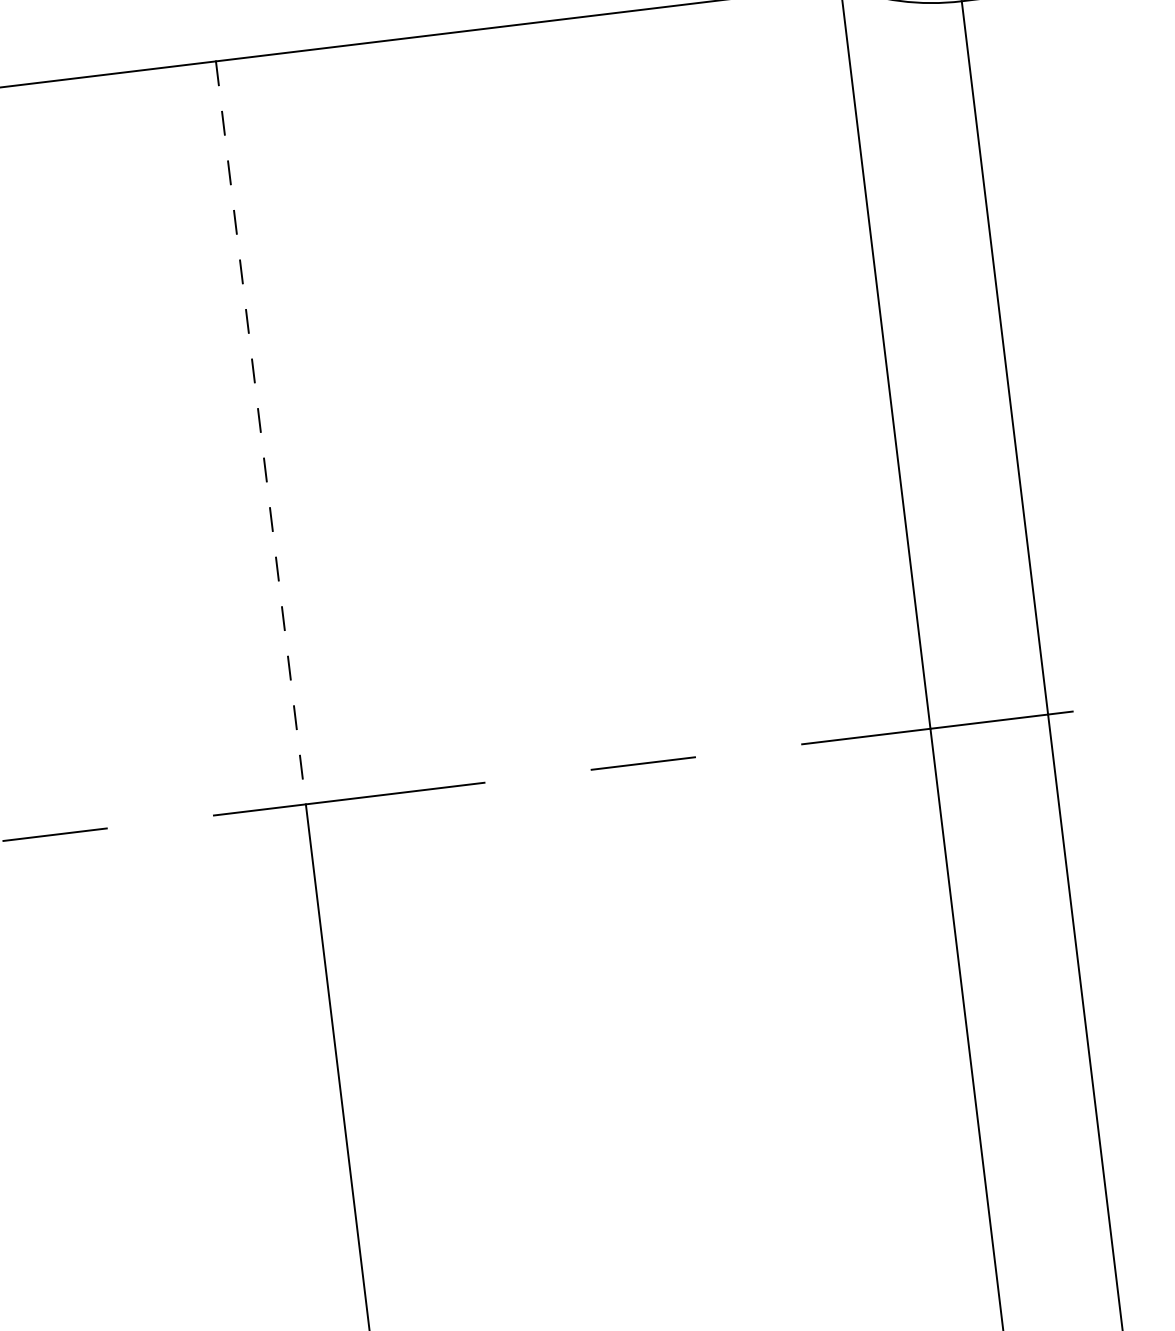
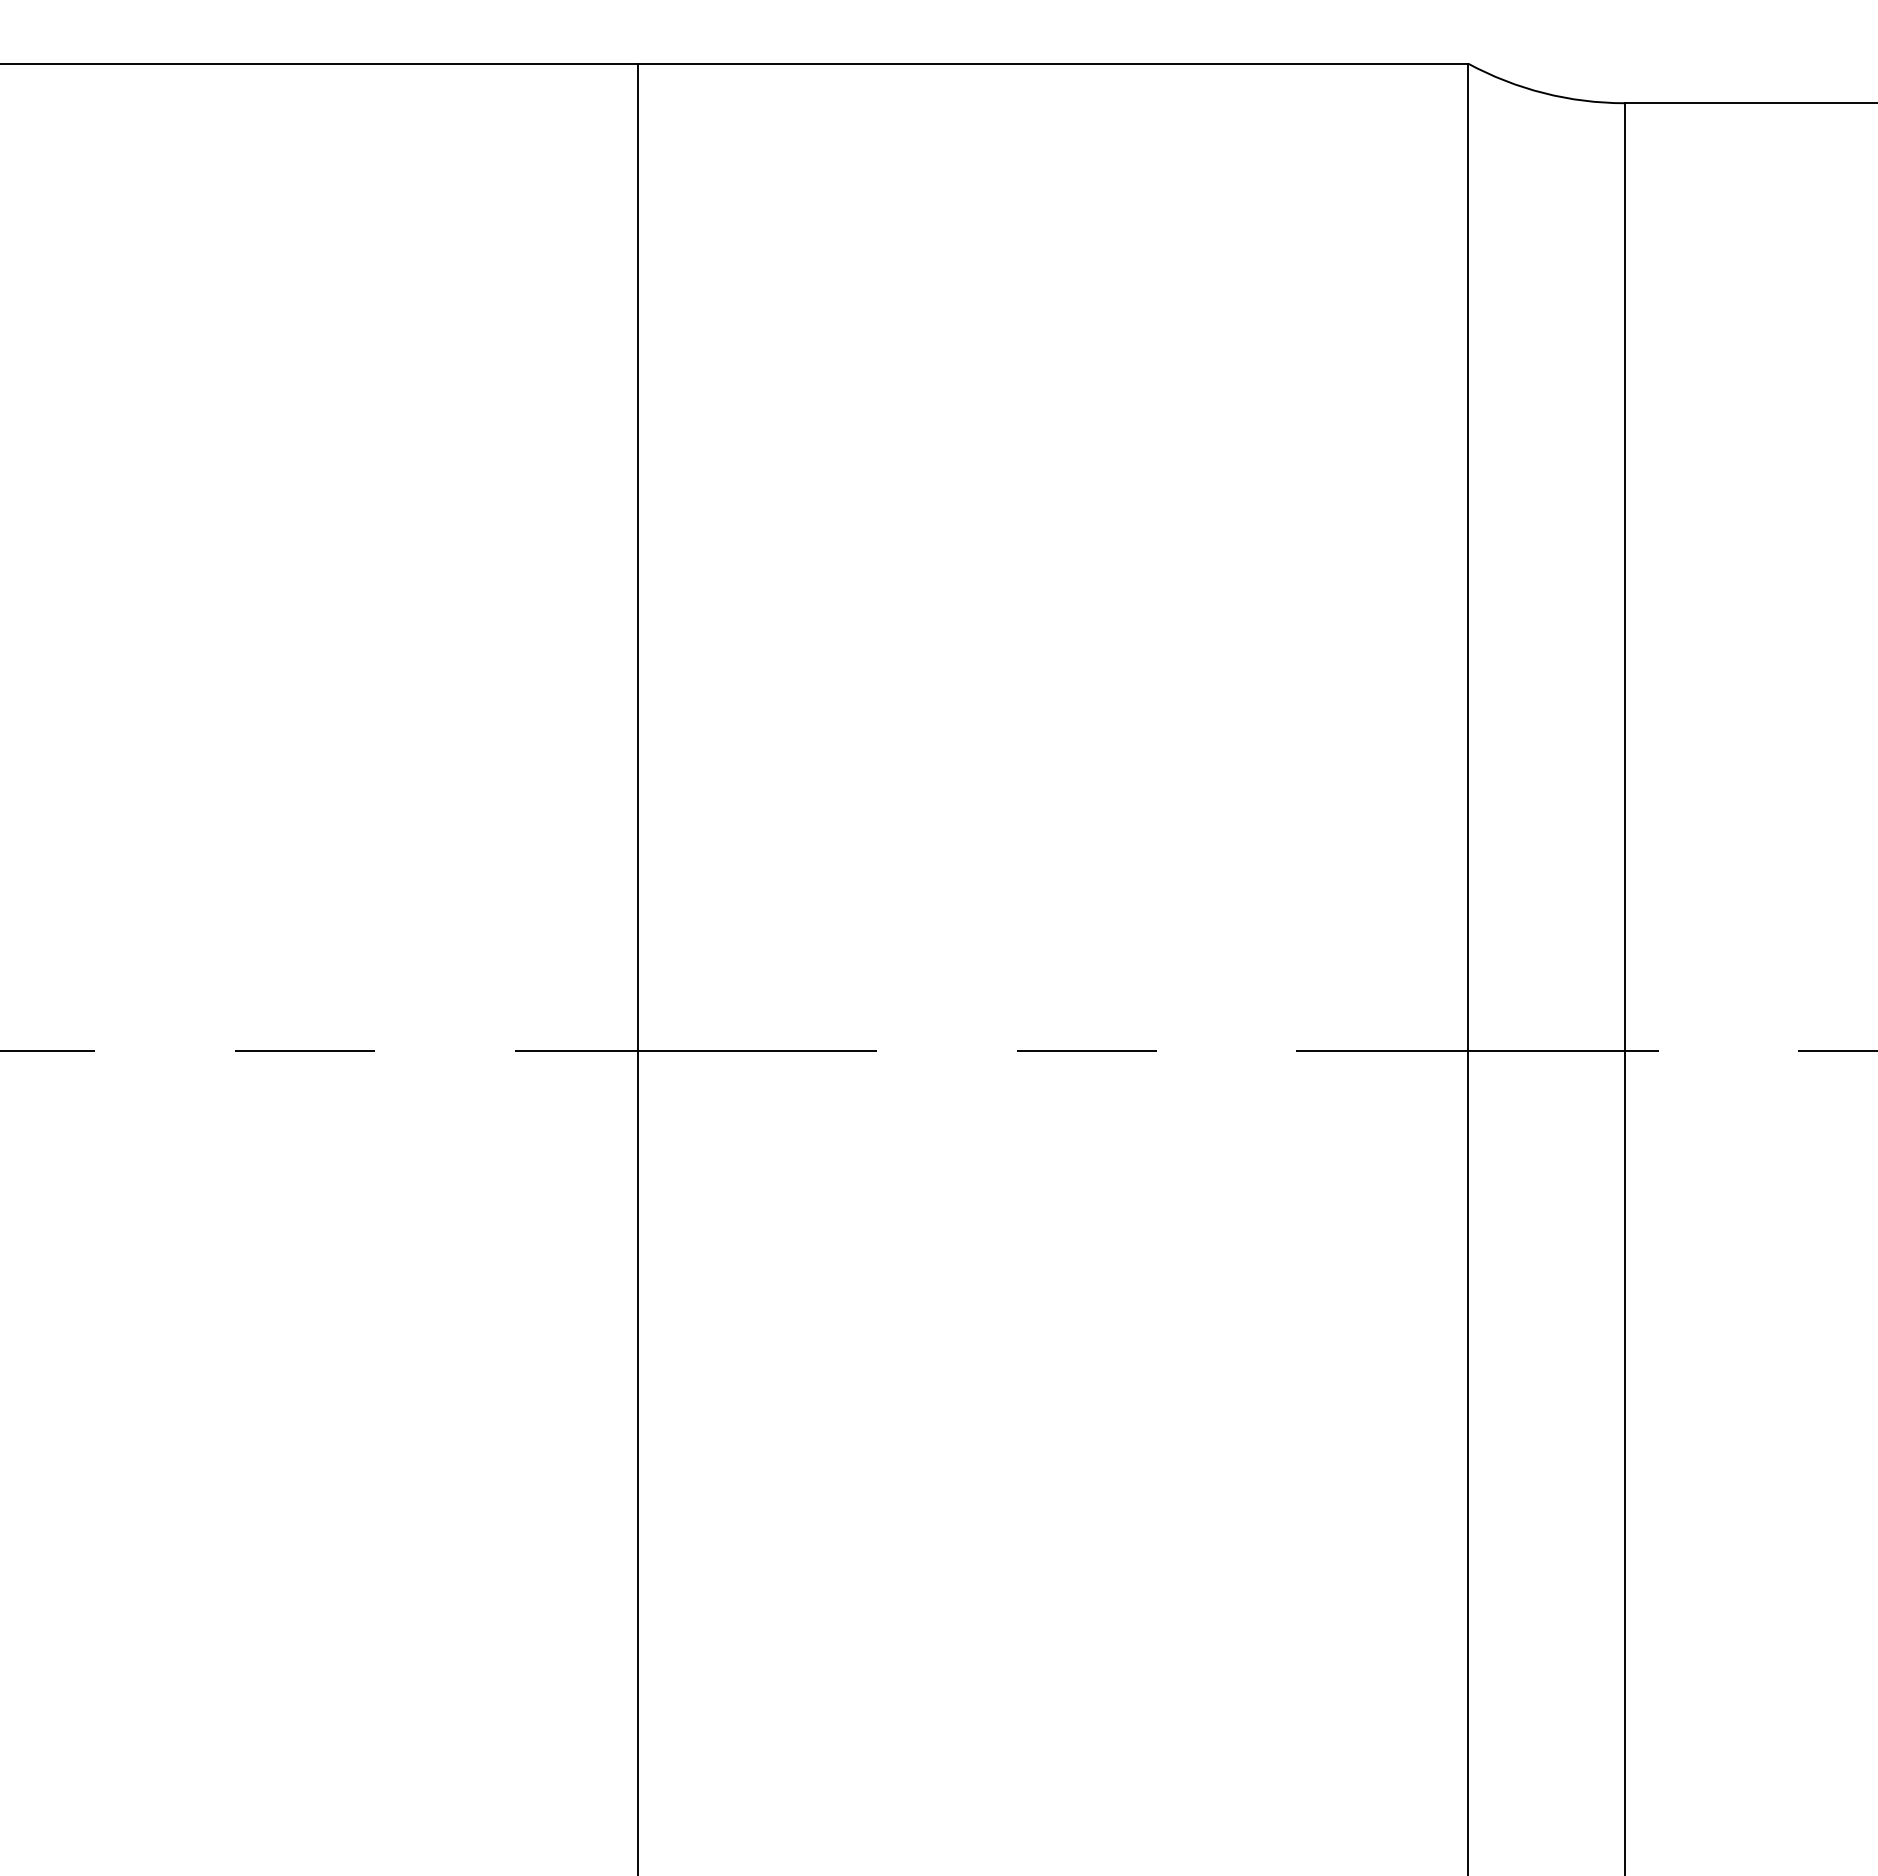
line: (261, 432) -> (638, 557), dashed -> solid

